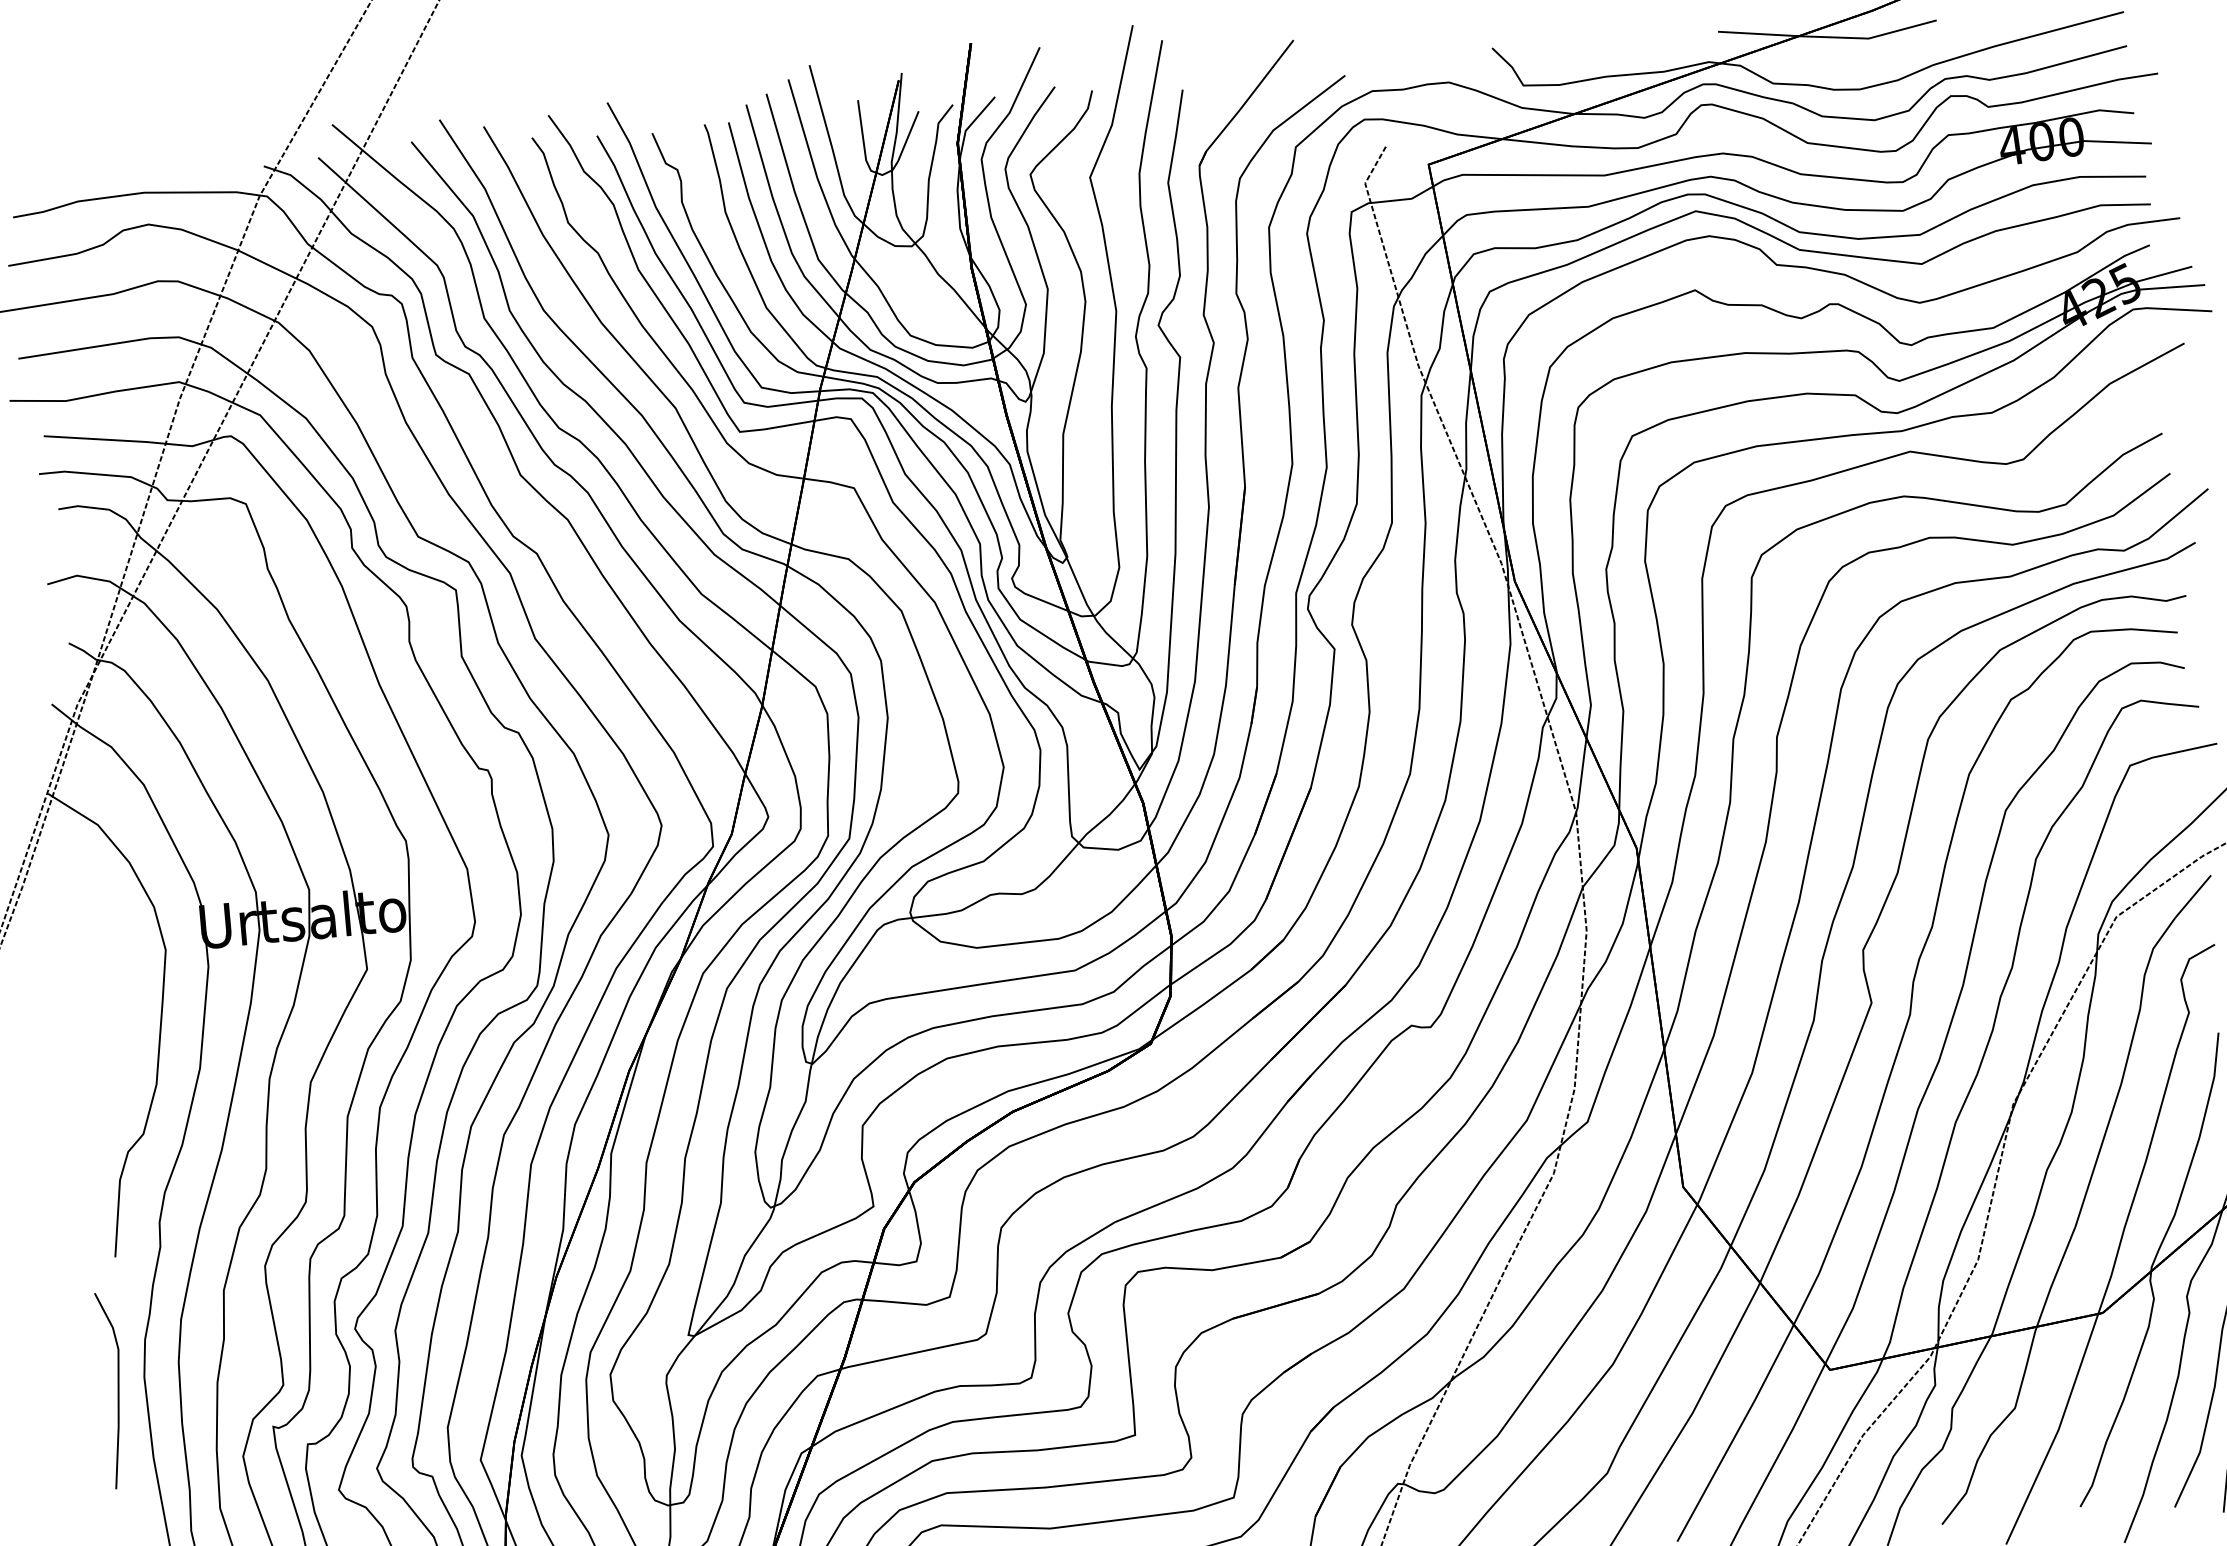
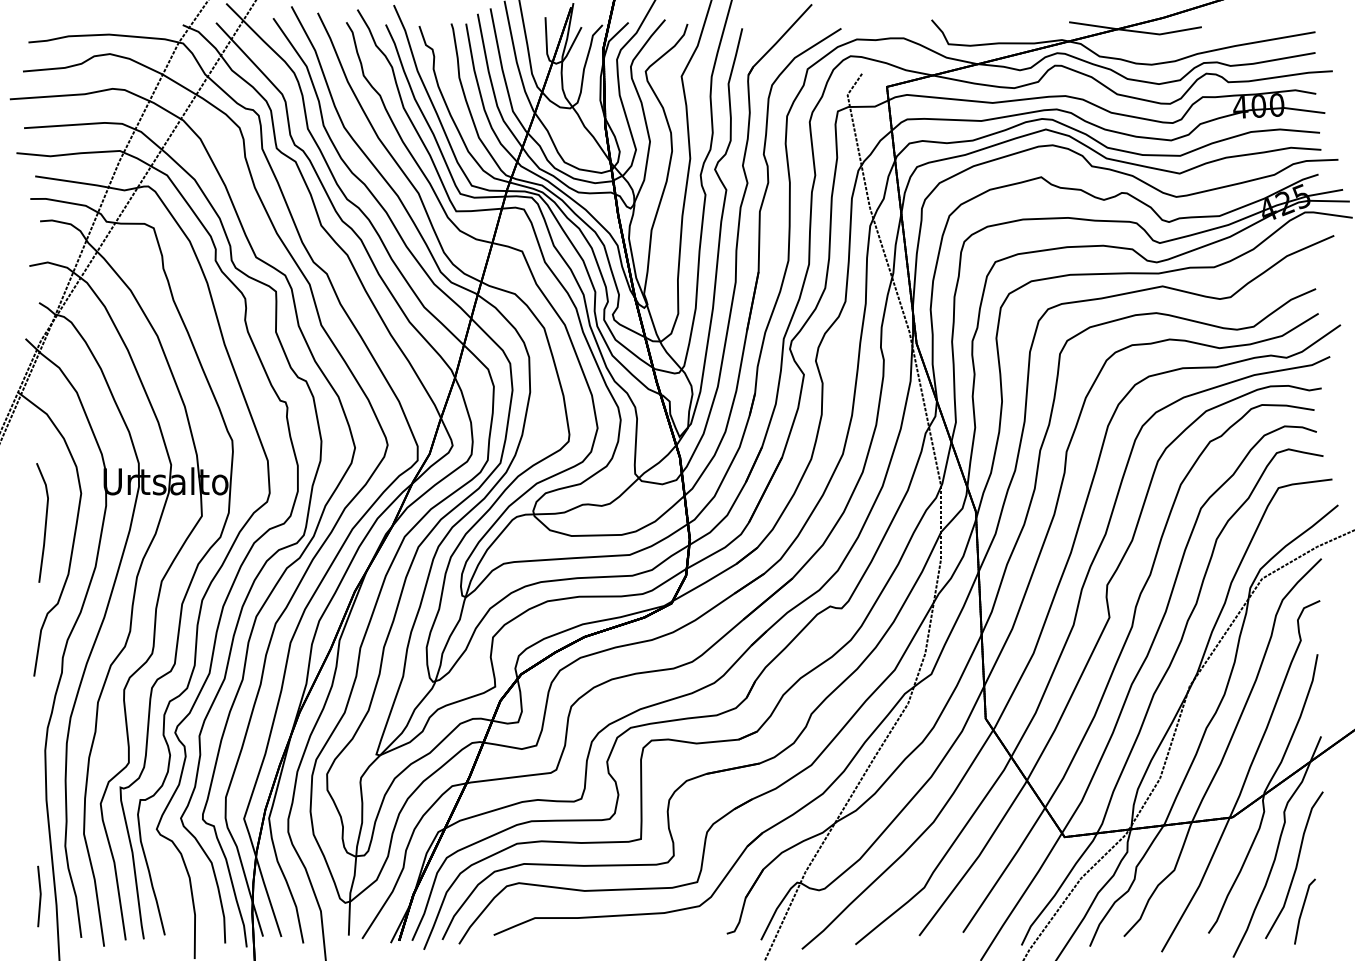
line: (117, 1389) -> (45, 522), moved

